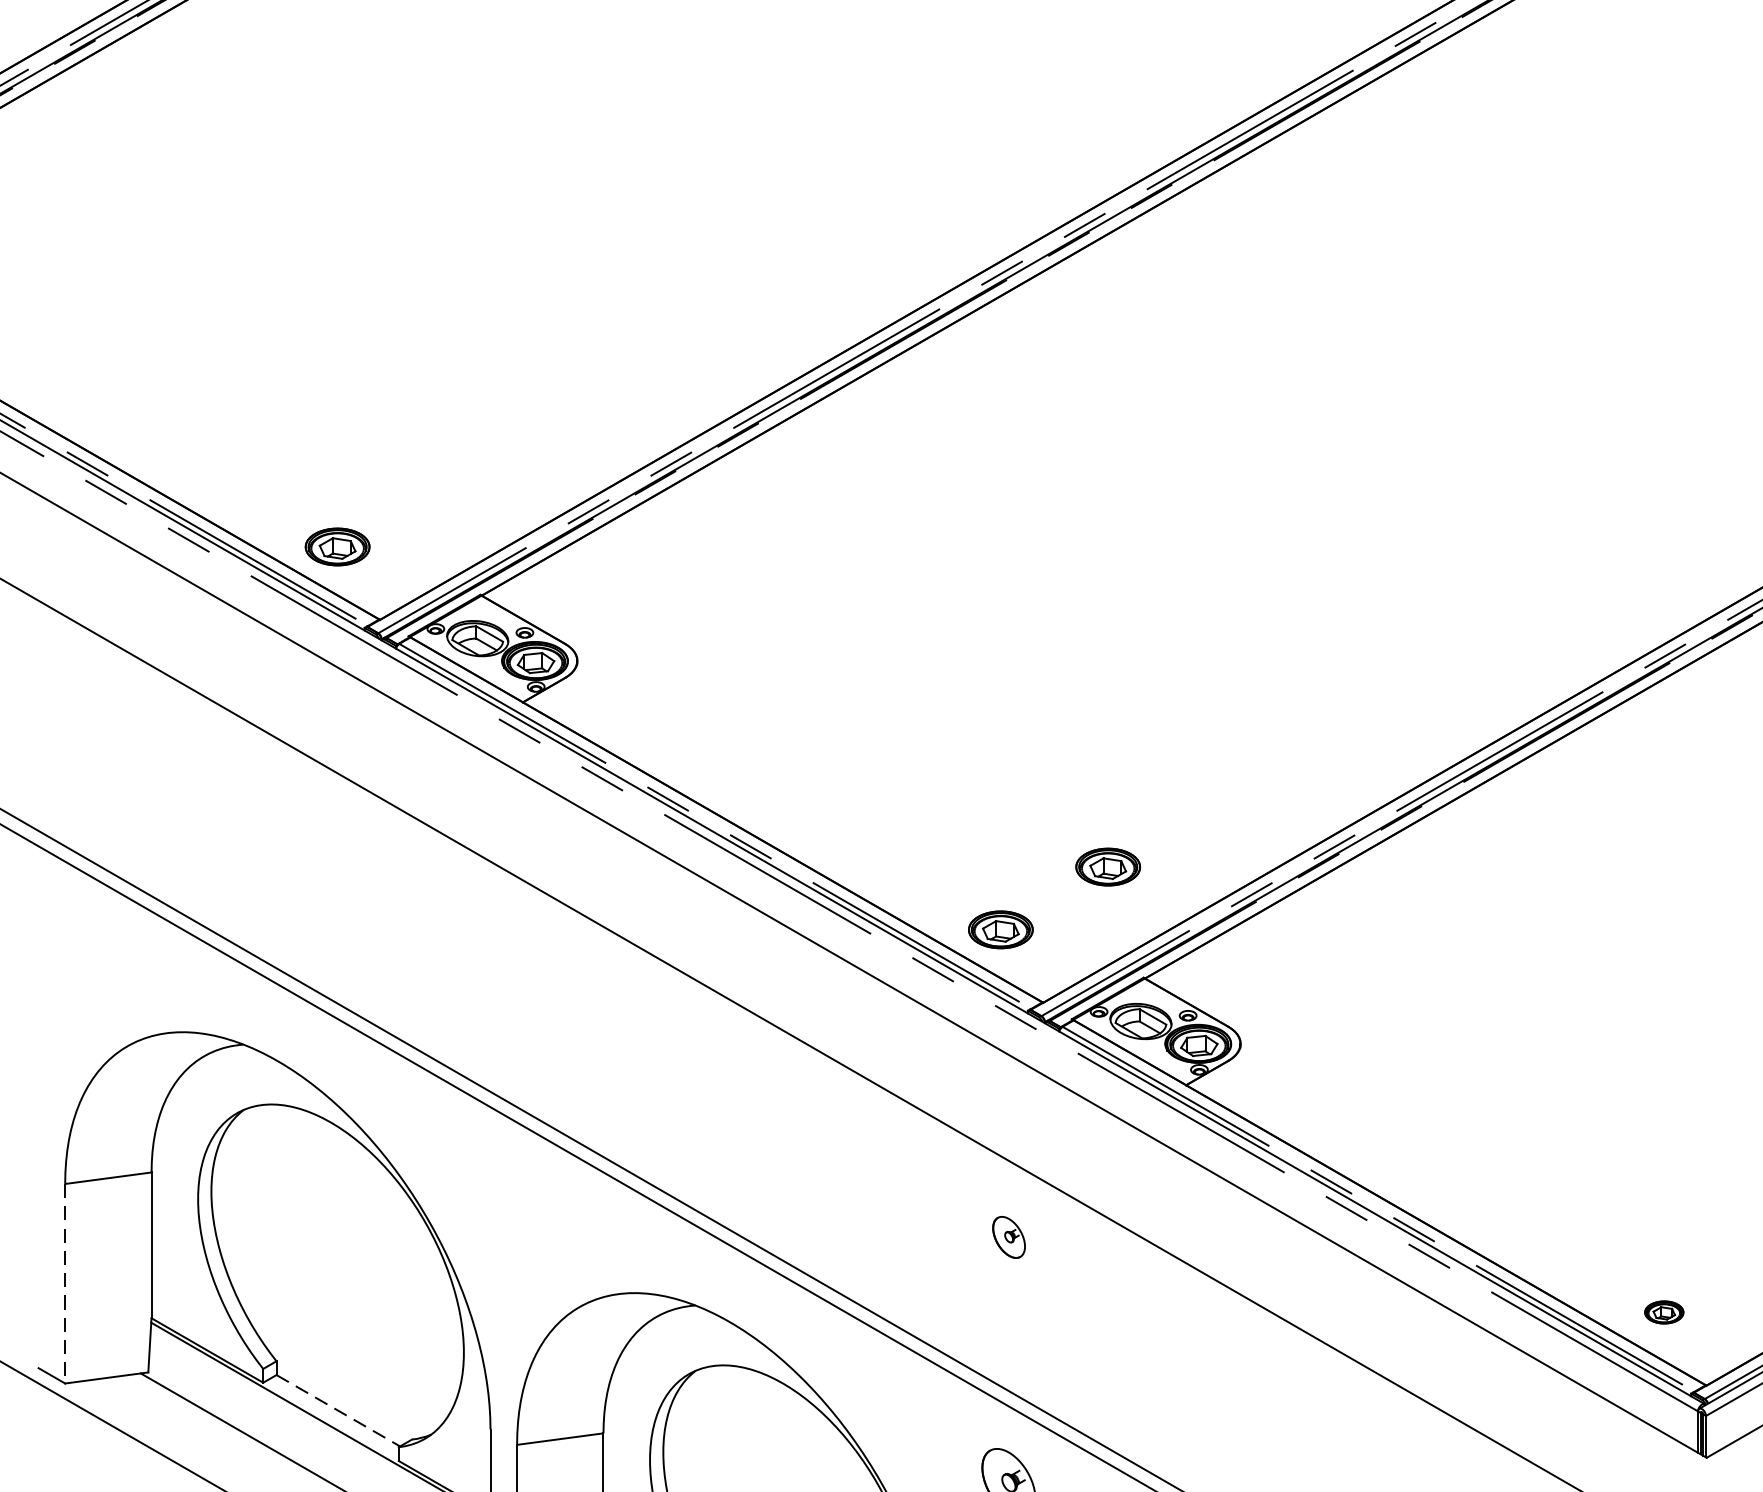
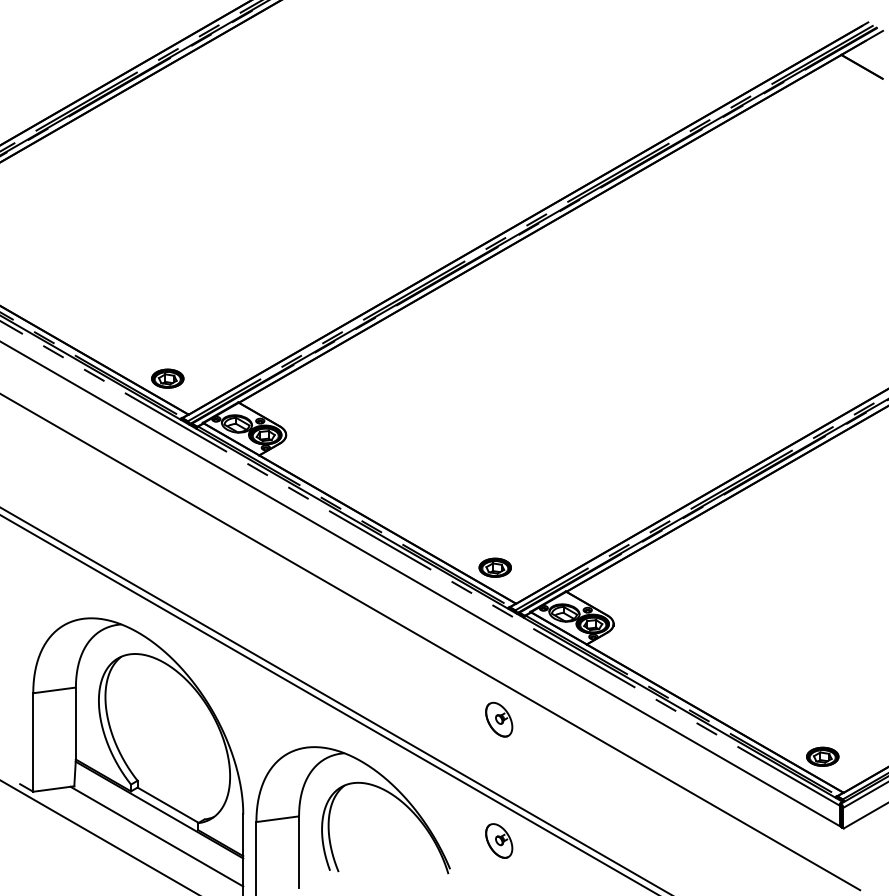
part: (1106, 866) -> (547, 536), removed
part: (1009, 1237) -> (499, 719), size x1.67
line: (65, 1285) -> (33, 743), dashed -> solid
part: (1663, 1312) -> (822, 756), size x1.67
line: (339, 1411) -> (168, 805), dashed -> solid

